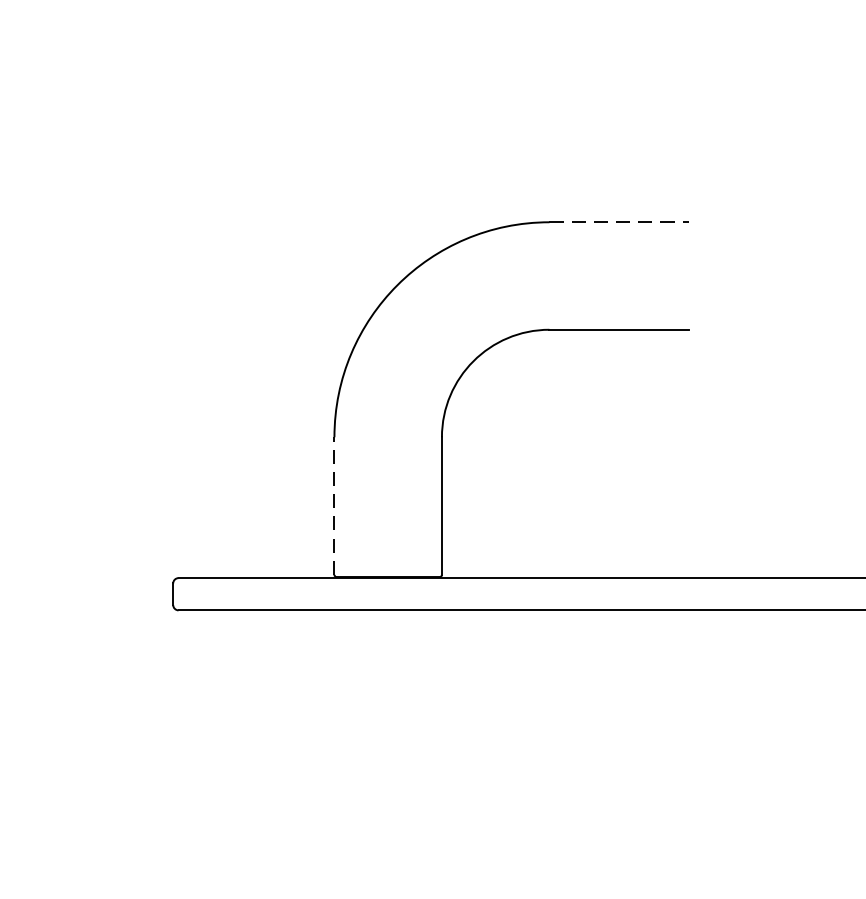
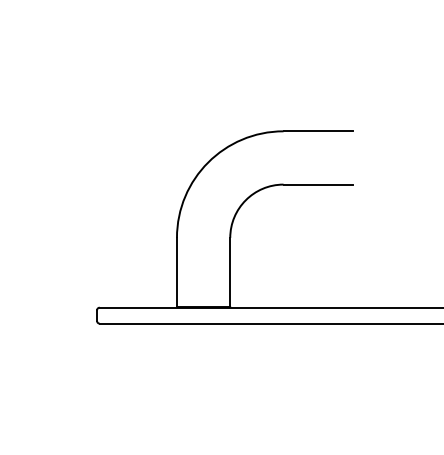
line: (620, 222) -> (318, 131), dashed -> solid
line: (333, 505) -> (176, 271), dashed -> solid

